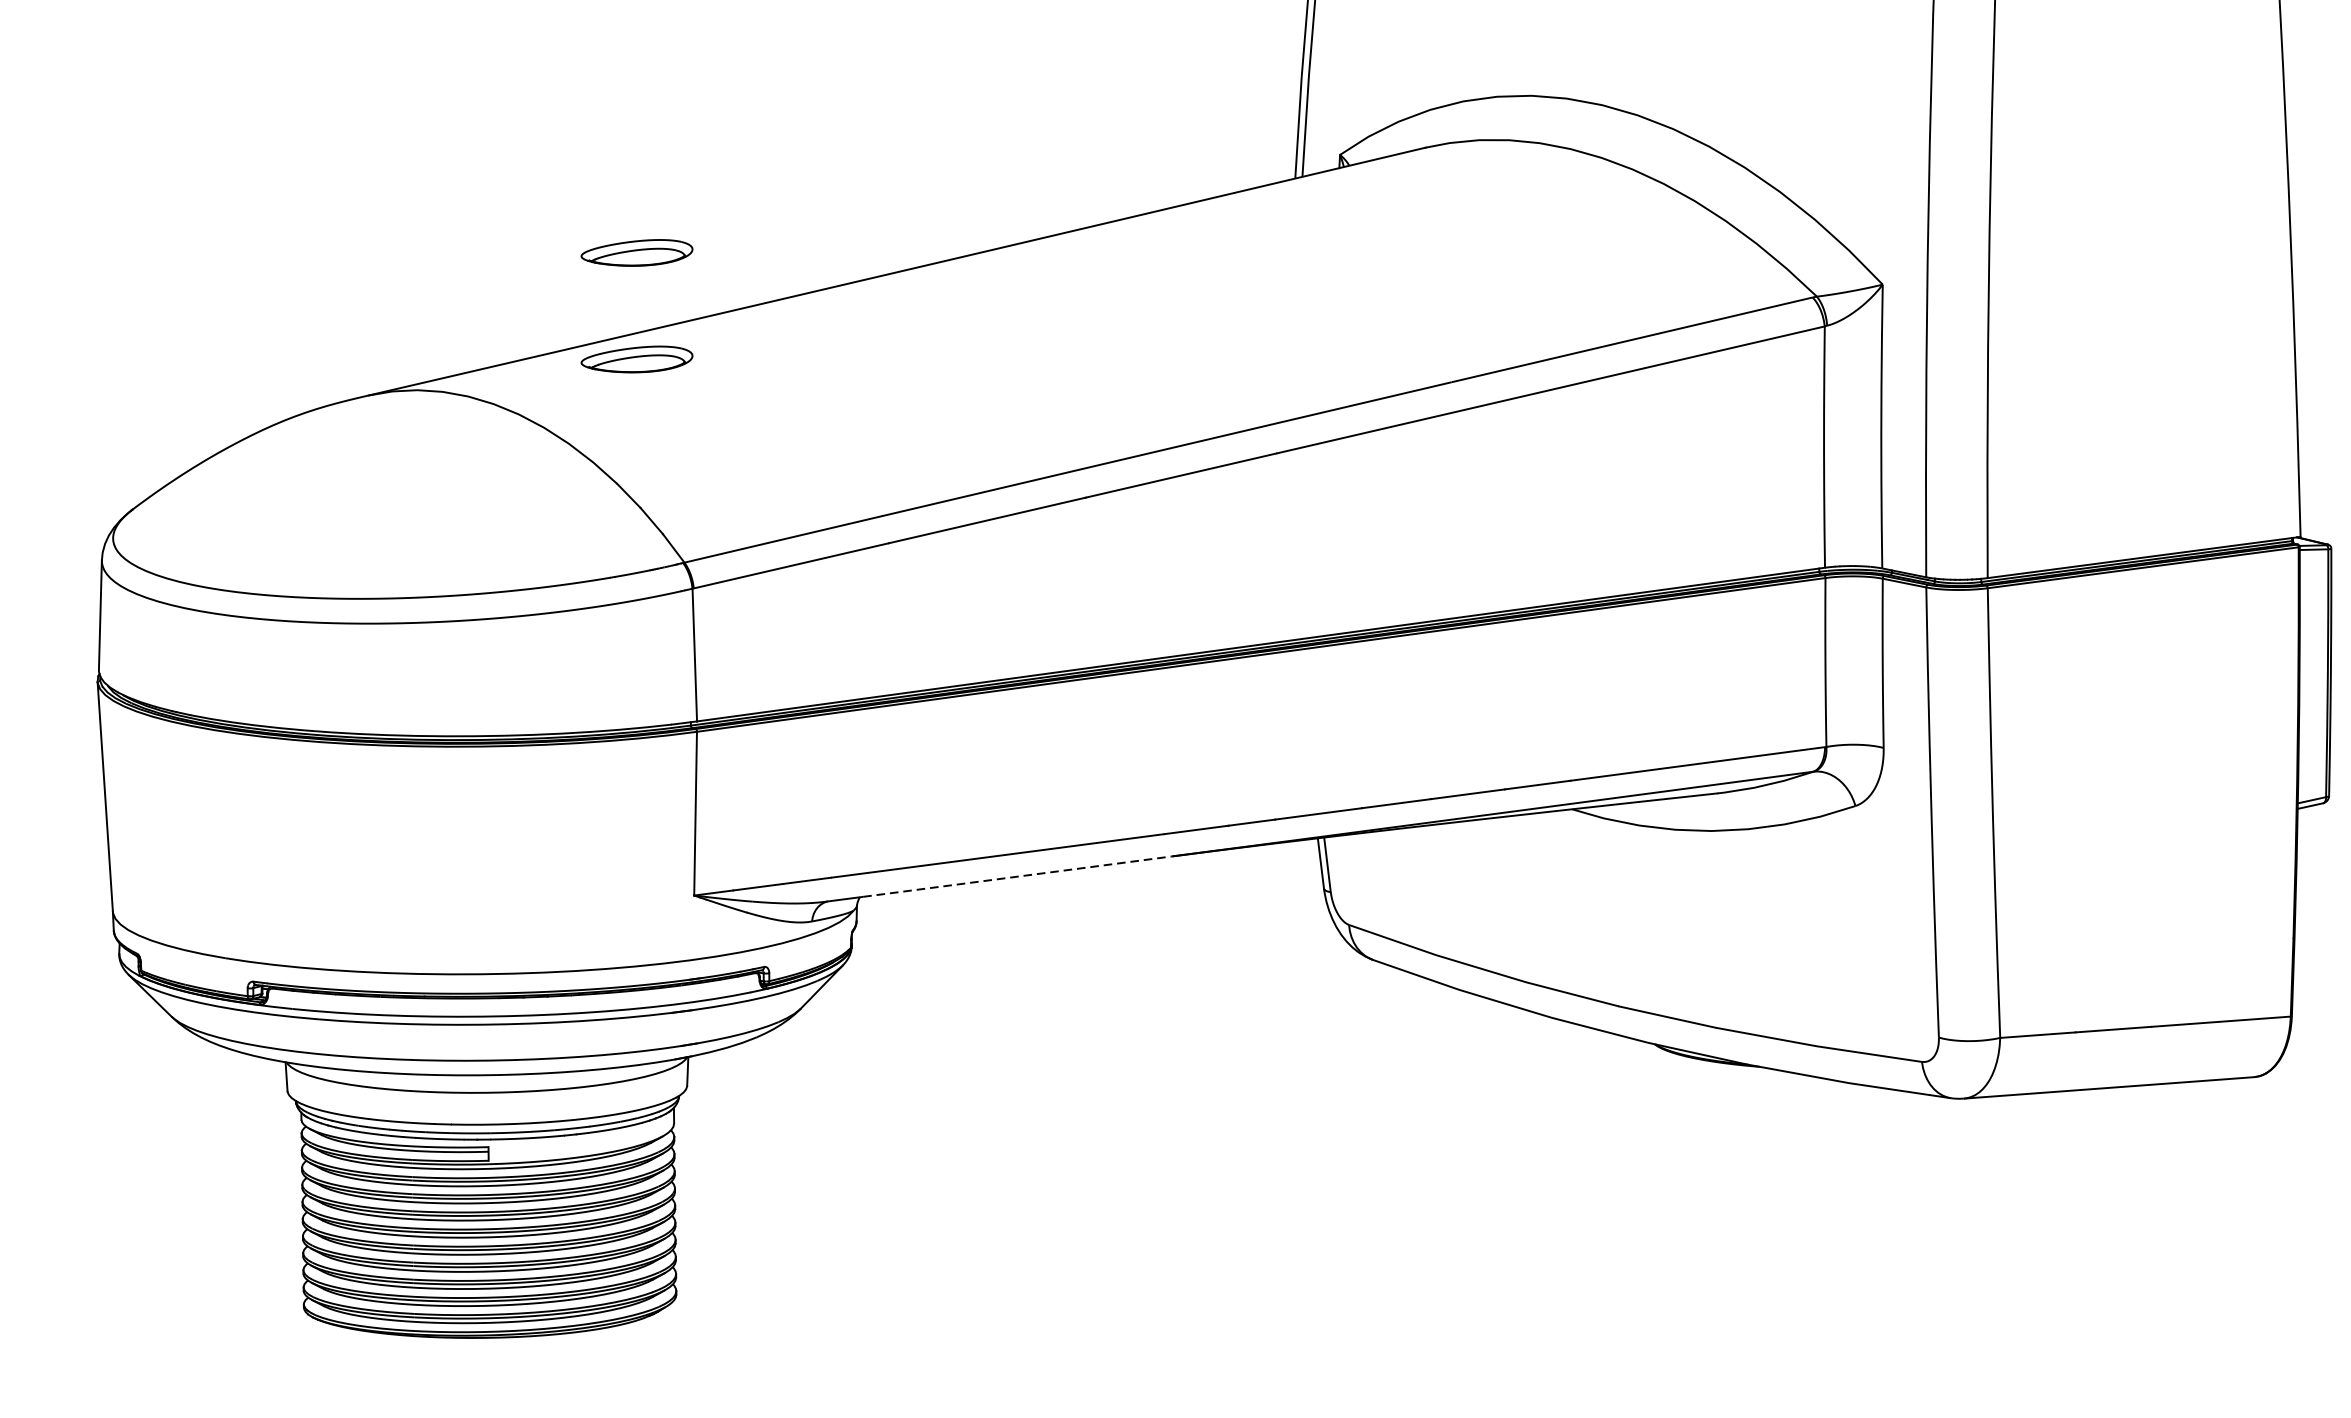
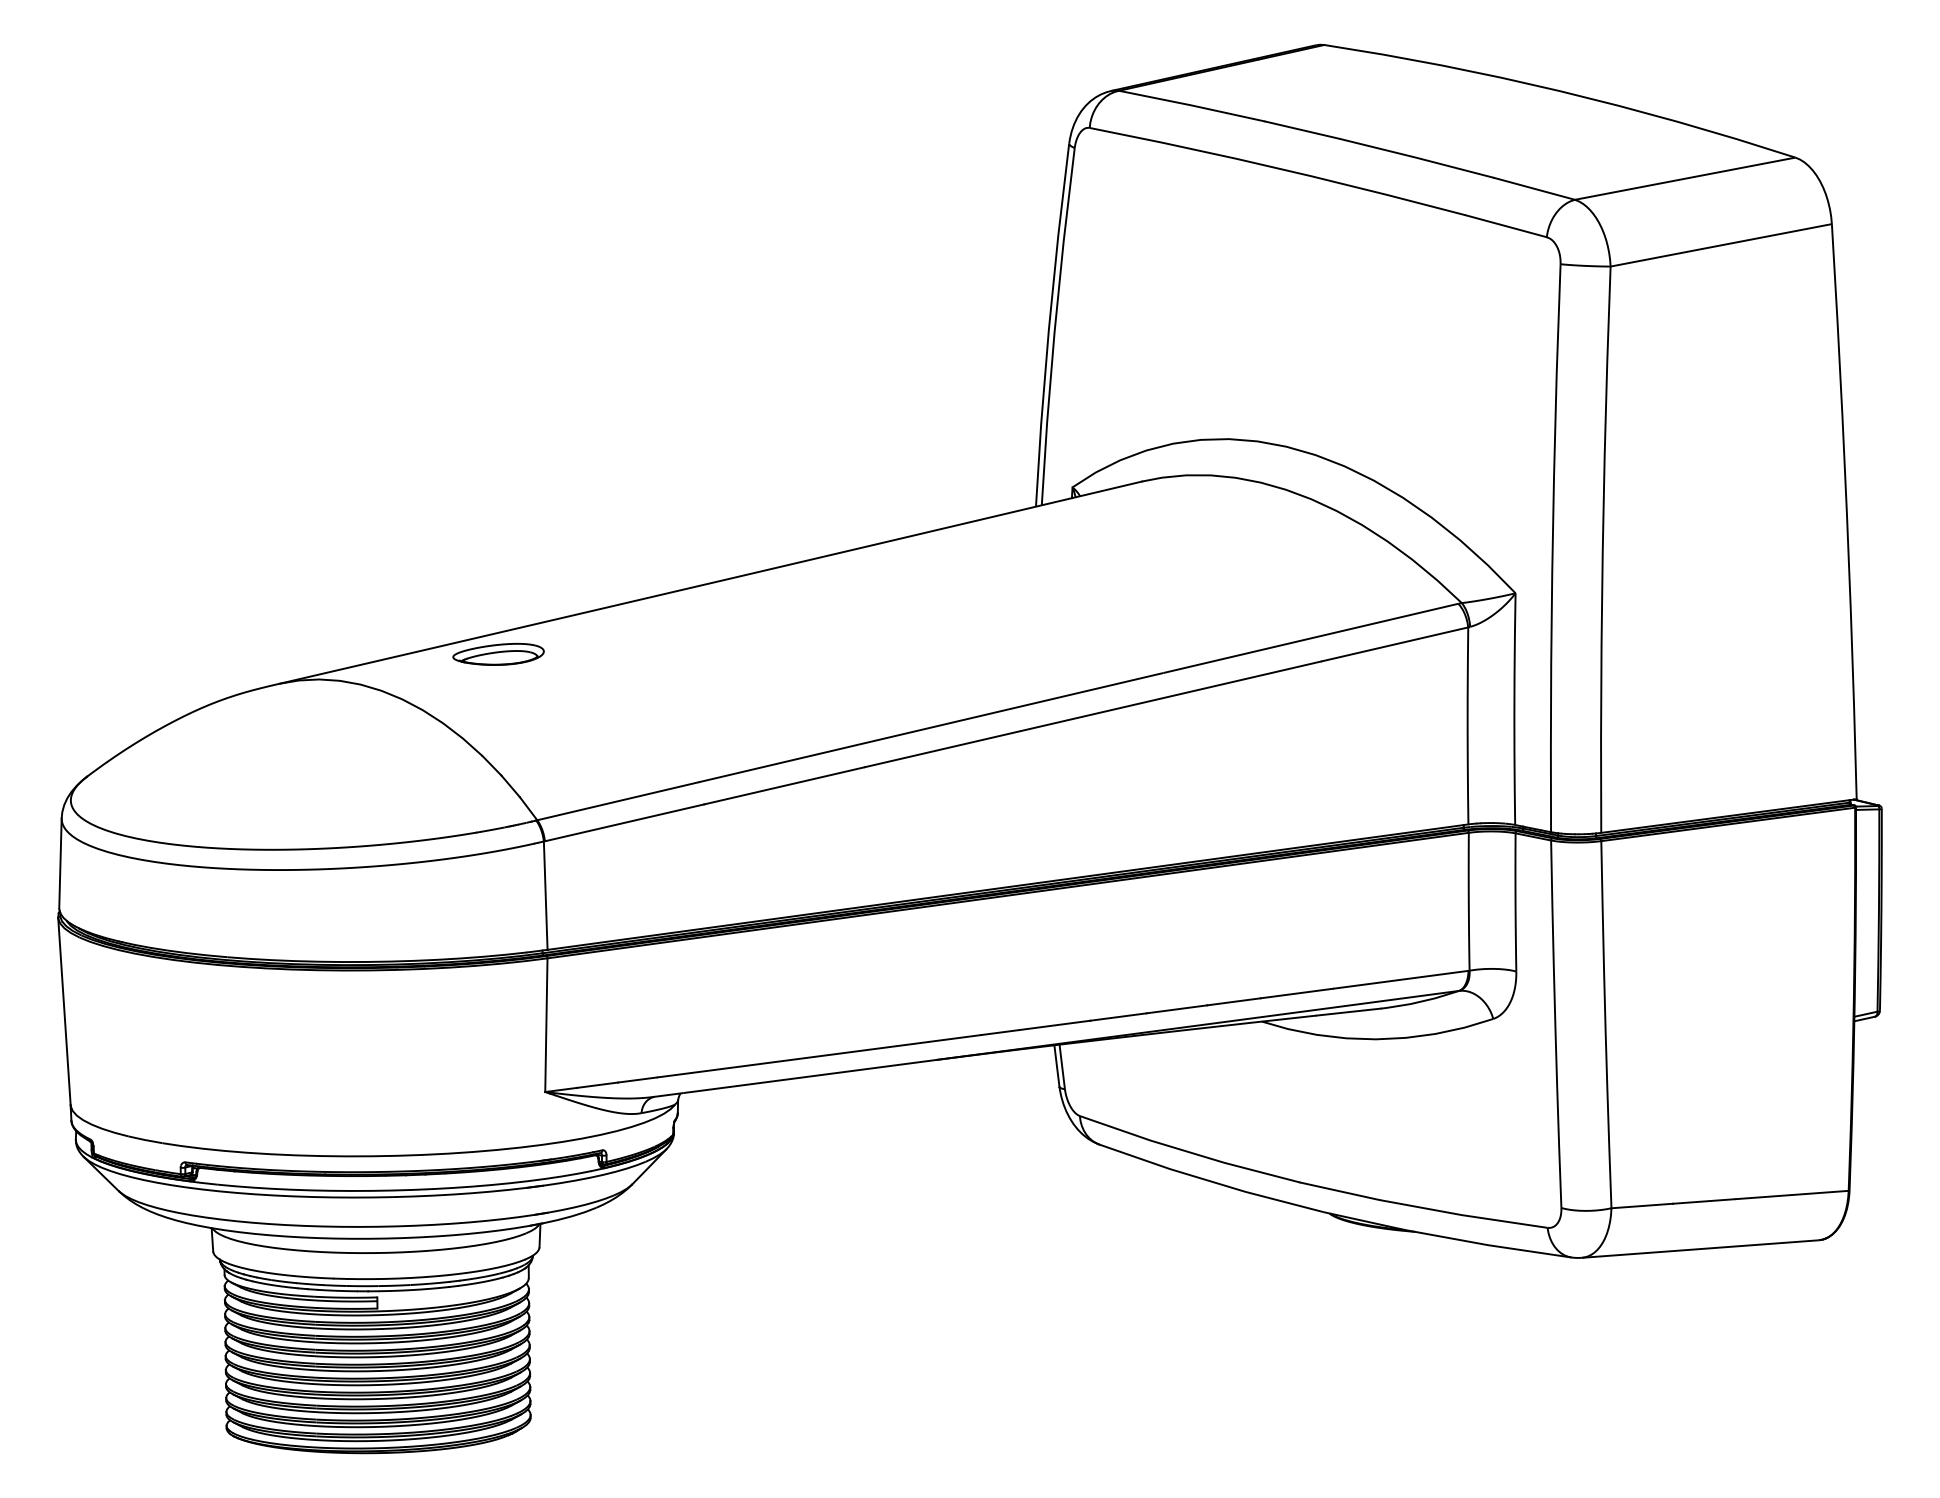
part: (636, 251) -> (498, 566), removed
line: (1017, 876) -> (809, 1076), dashed -> solid

